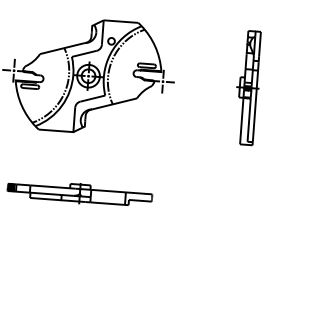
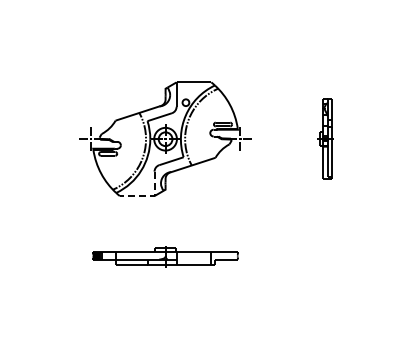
part: (248, 87) -> (325, 138), size x0.7
line: (68, 132) -> (149, 196), solid -> dashed

